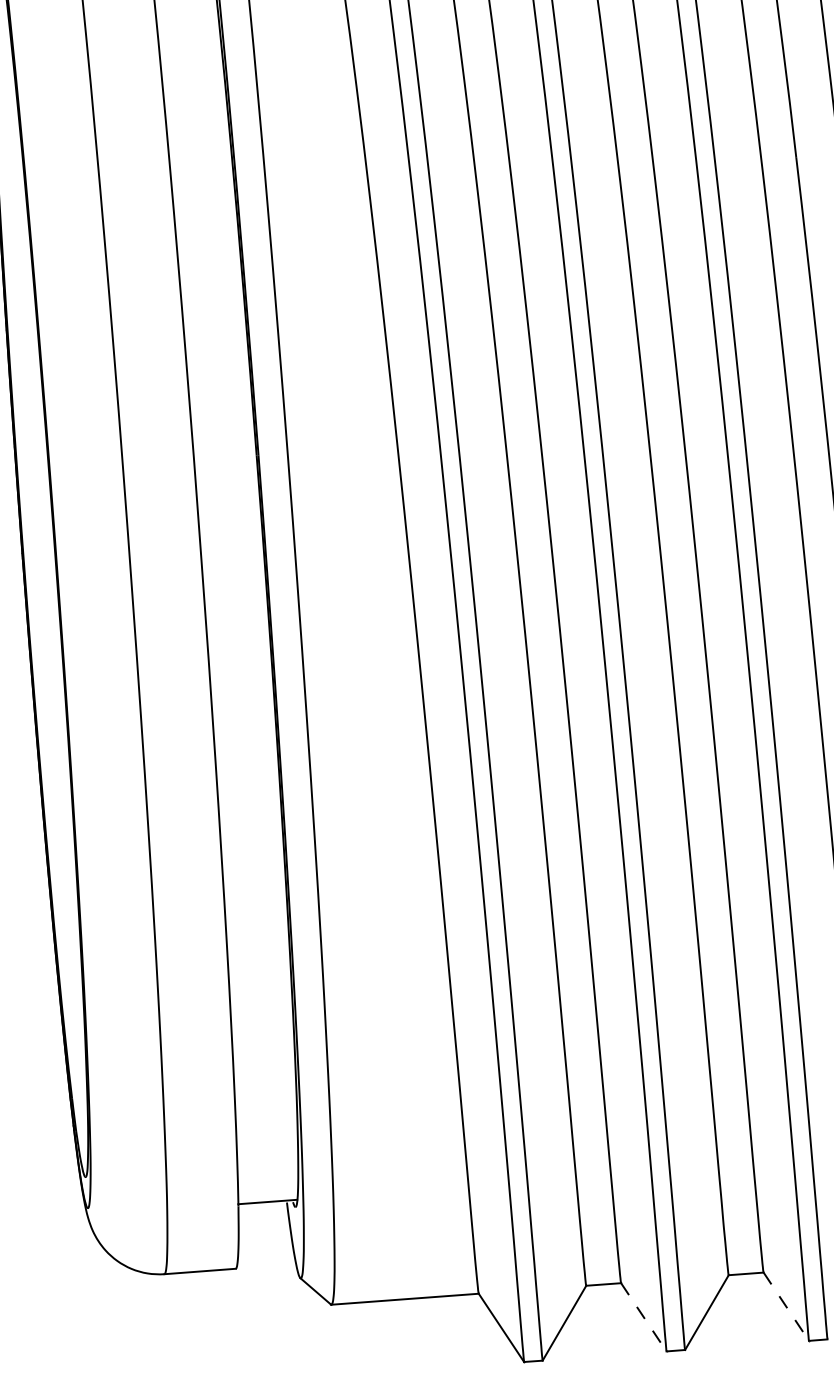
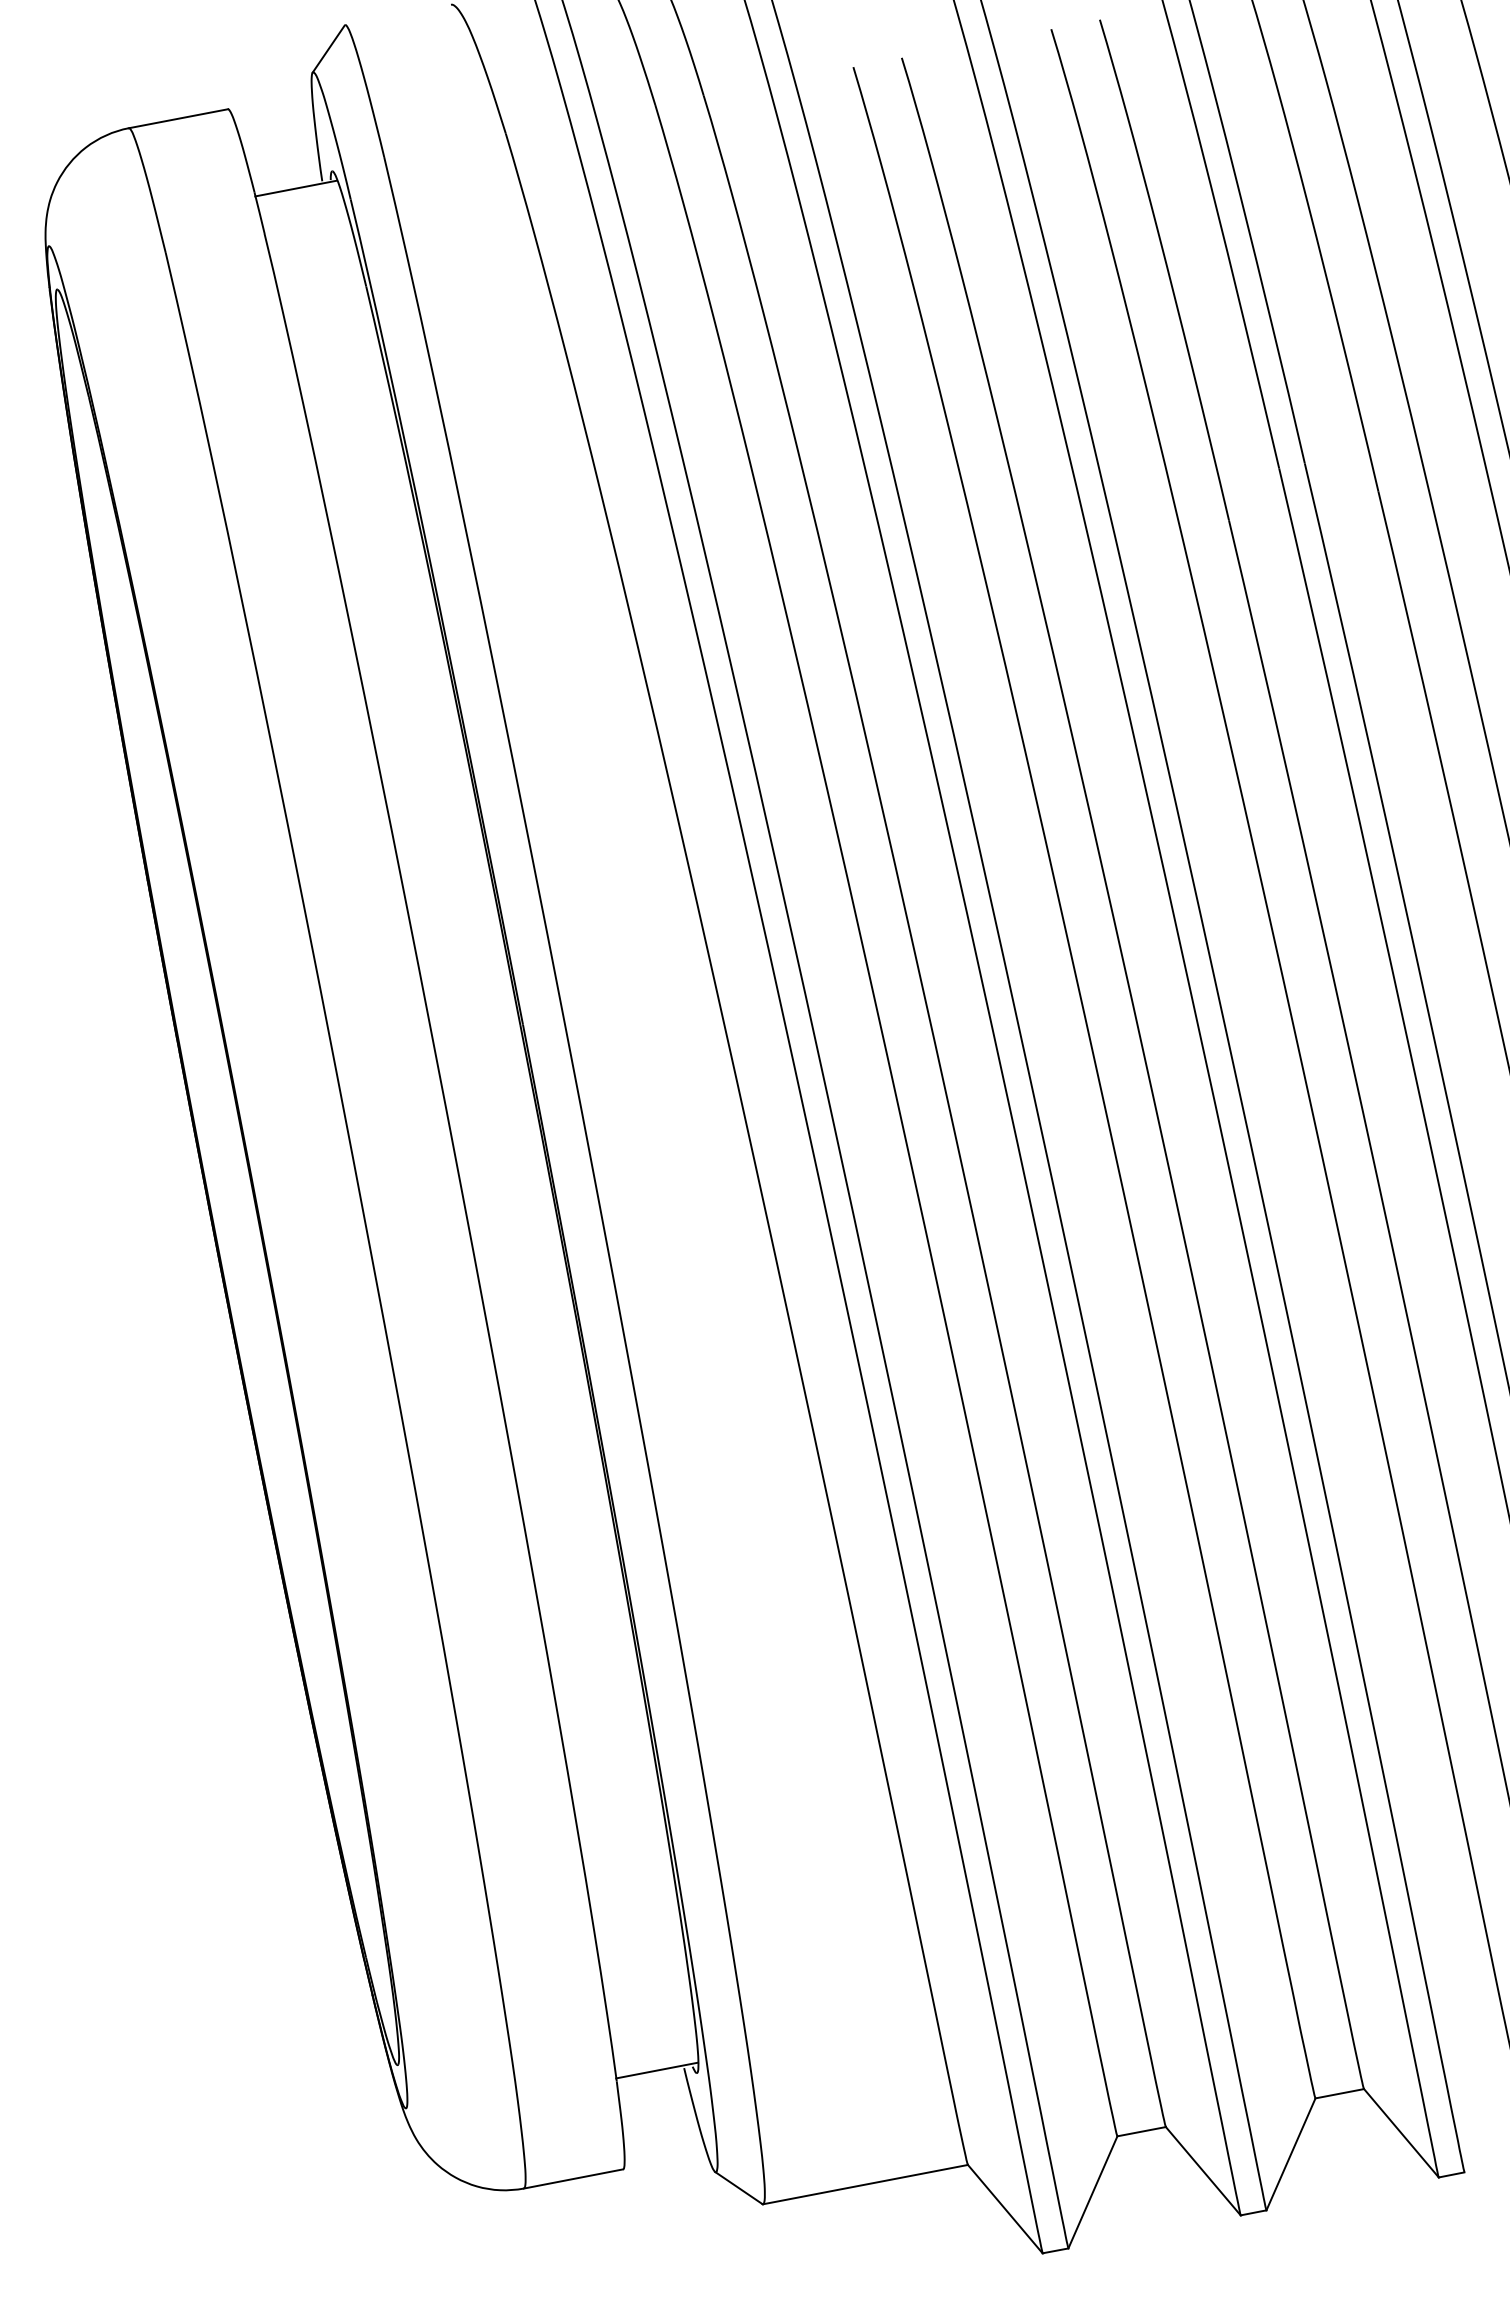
line: (786, 1306) -> (1401, 2133), dashed -> solid
line: (643, 1317) -> (1203, 2171), dashed -> solid

